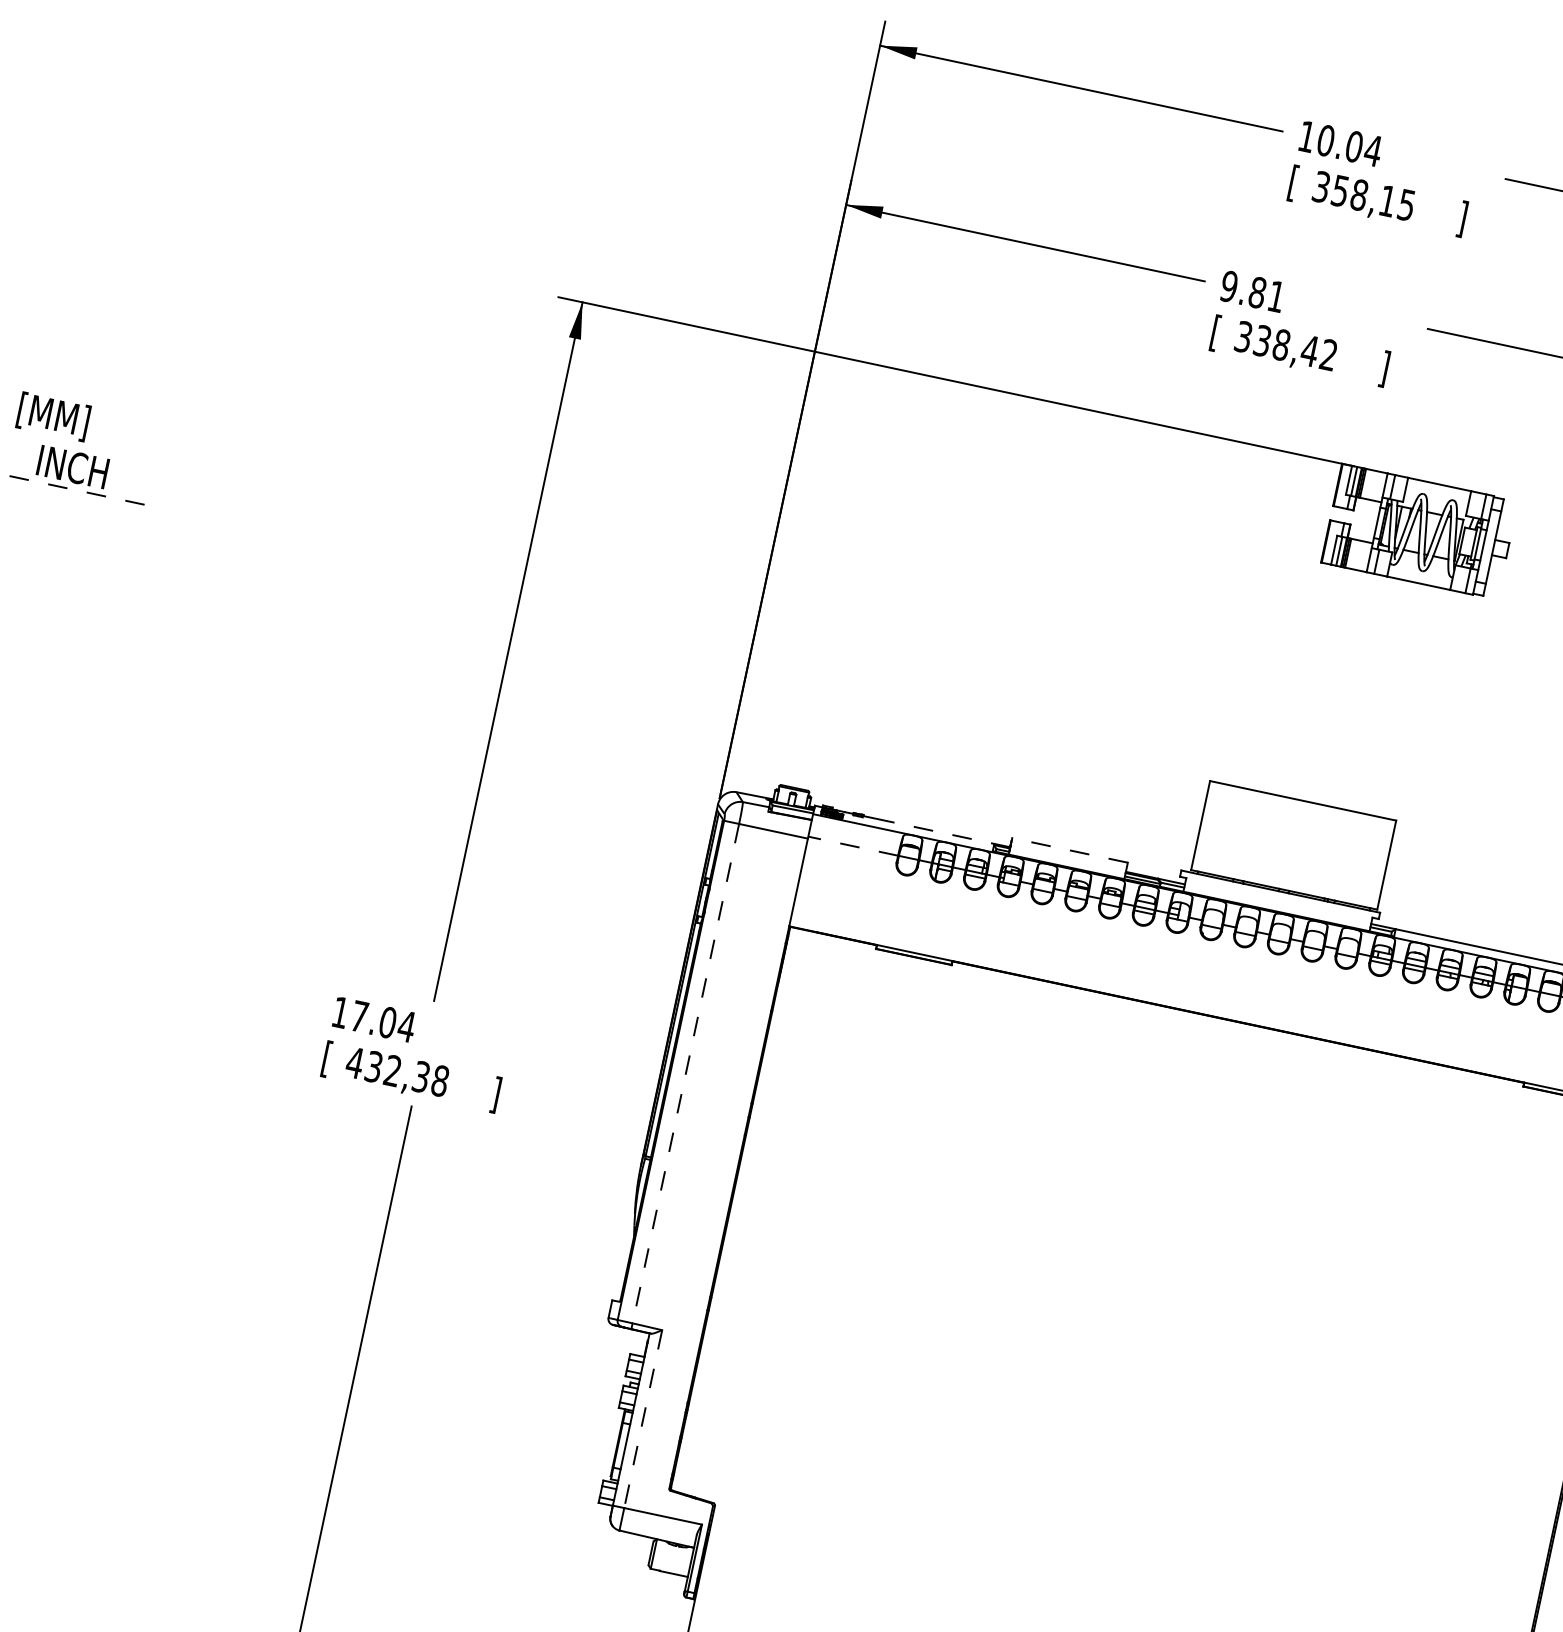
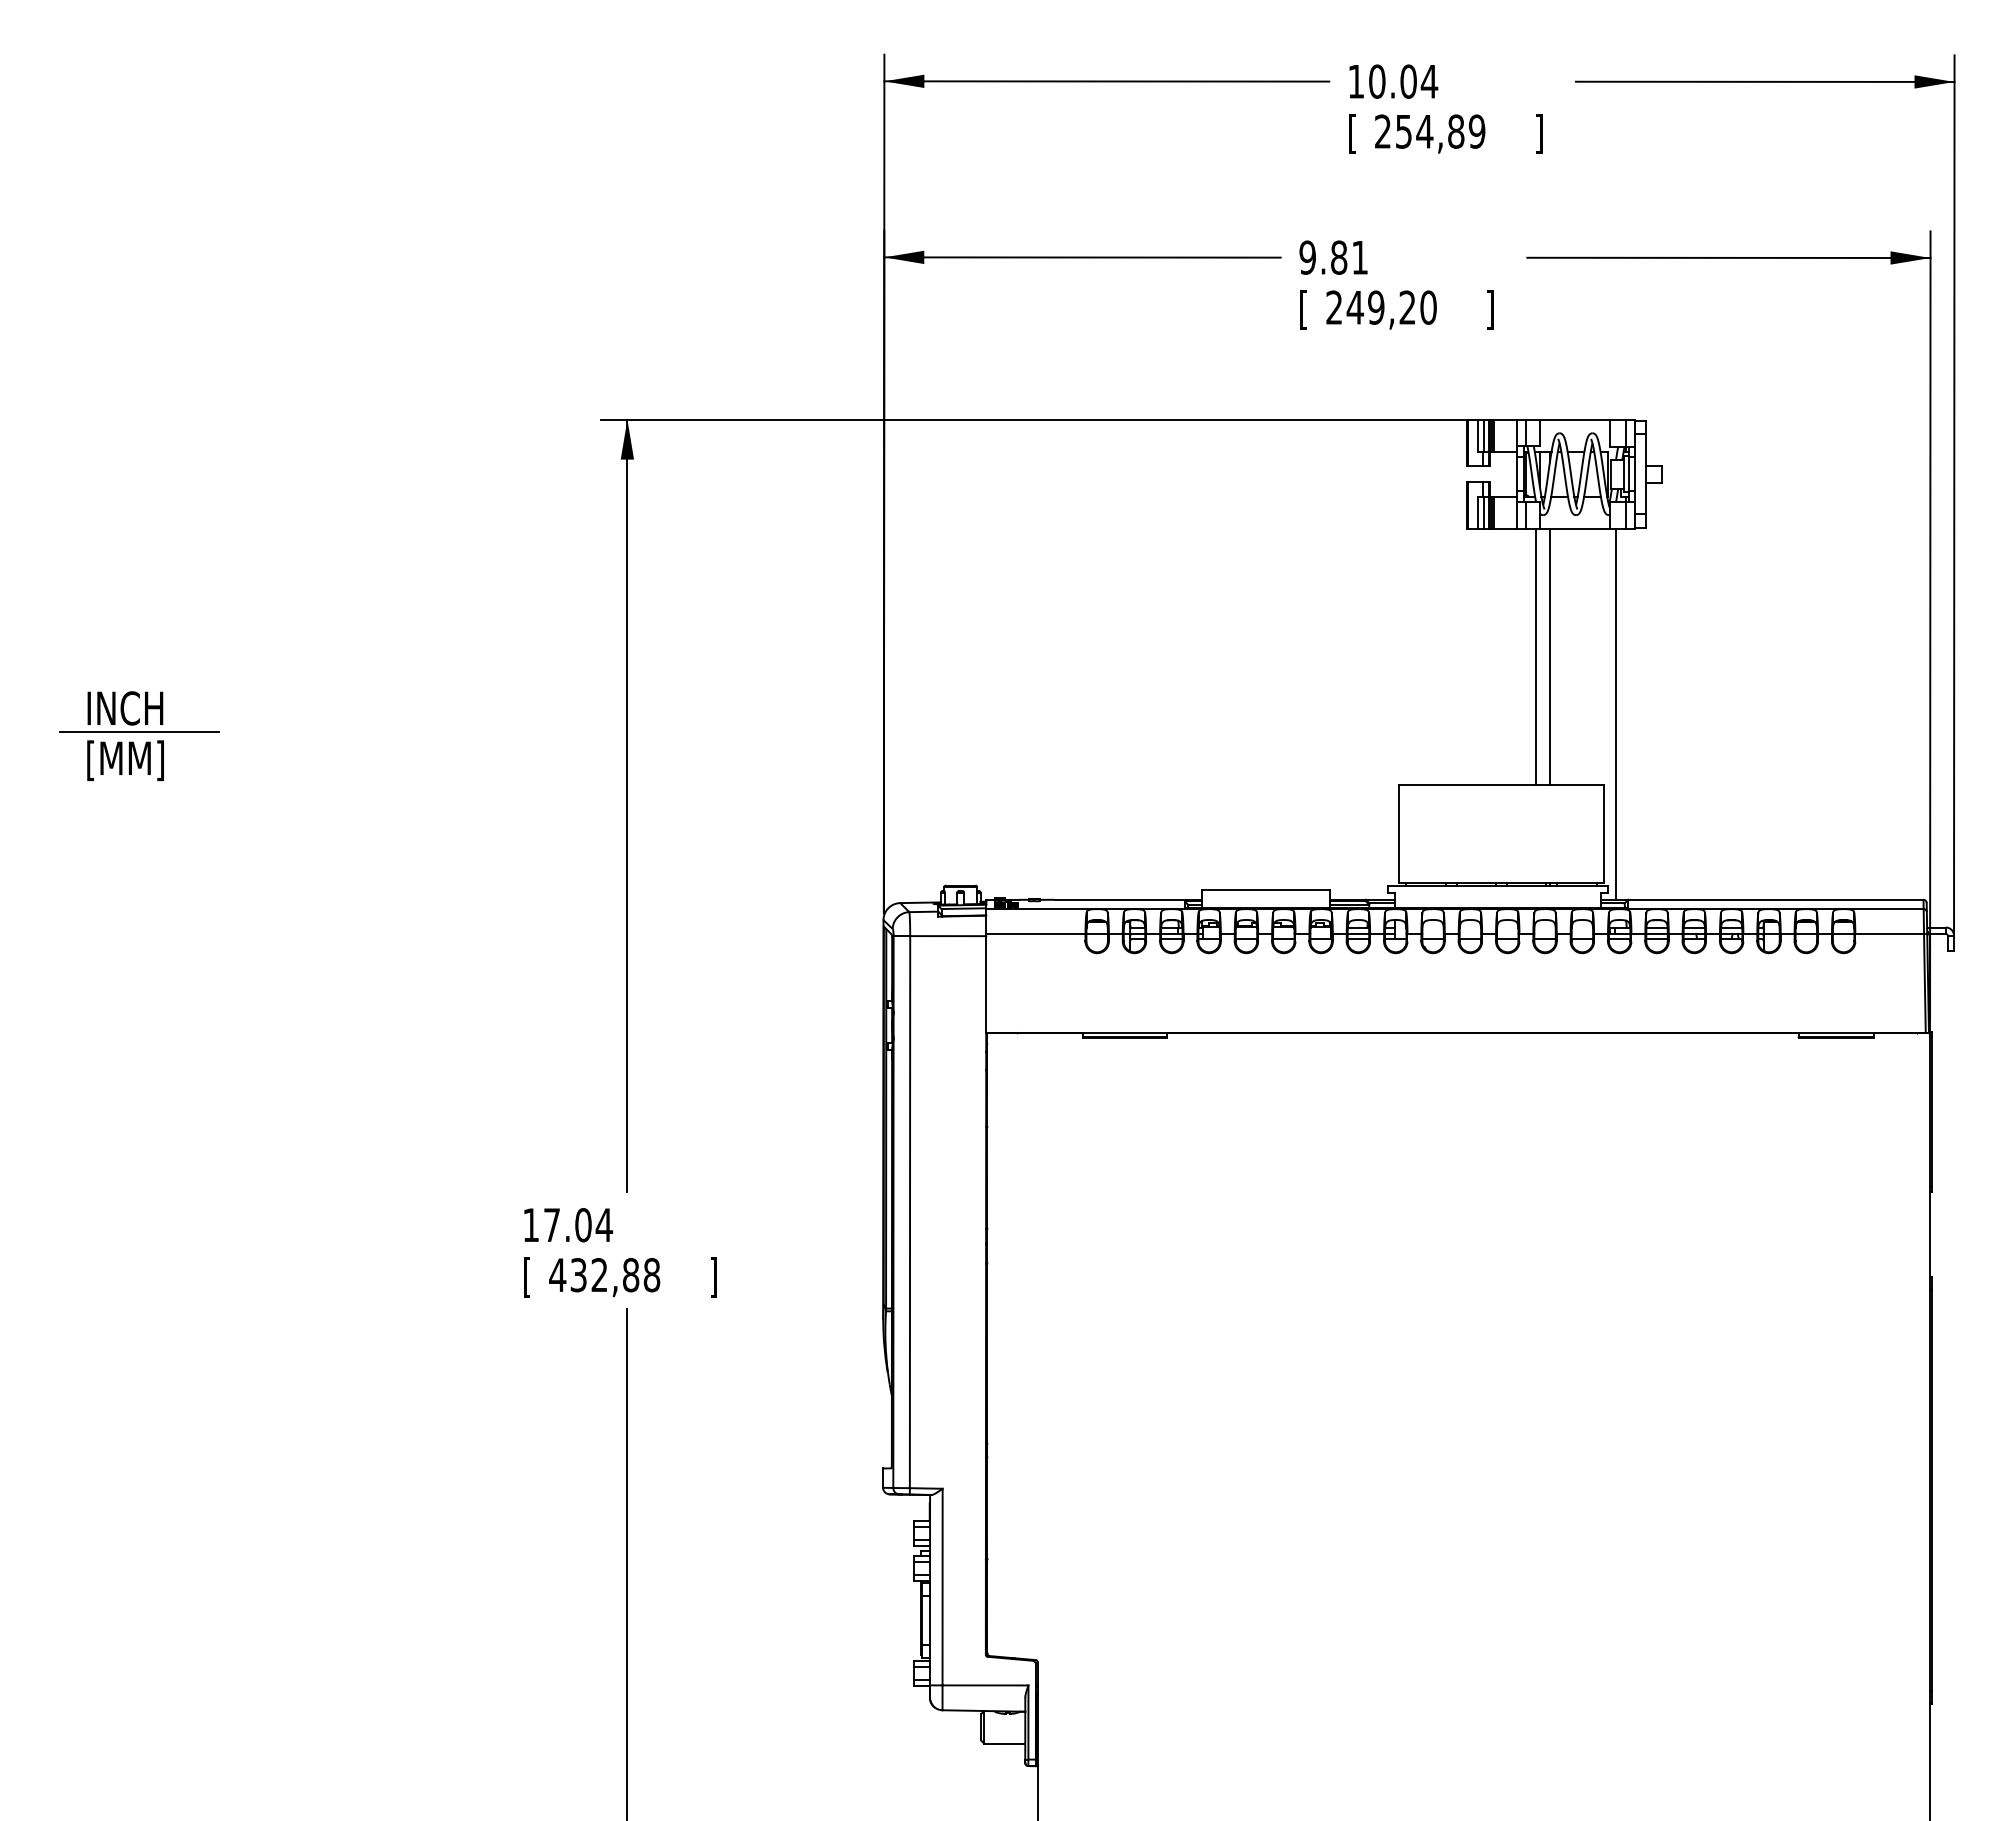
text: (1364, 196) -> (1430, 131), 358,15 -> 254,89
text: (1286, 345) -> (1381, 307), 338,42 -> 249,20
text: (53, 416) -> (125, 760), moved
line: (81, 491) -> (140, 732), dashed -> solid
line: (1358, 691) -> (1535, 656), added
line: (1372, 694) -> (1550, 656), added
line: (1419, 758) -> (1615, 713), added
line: (943, 832) -> (1128, 899), dashed -> solid
line: (852, 845) -> (1035, 933), dashed -> solid
line: (1070, 850) -> (1266, 889), dashed -> solid
line: (686, 1074) -> (910, 1212), dashed -> solid
text: (421, 1077) -> (631, 1275), 432,38 -> 432,88
line: (643, 1419) -> (942, 1587), dashed -> solid

